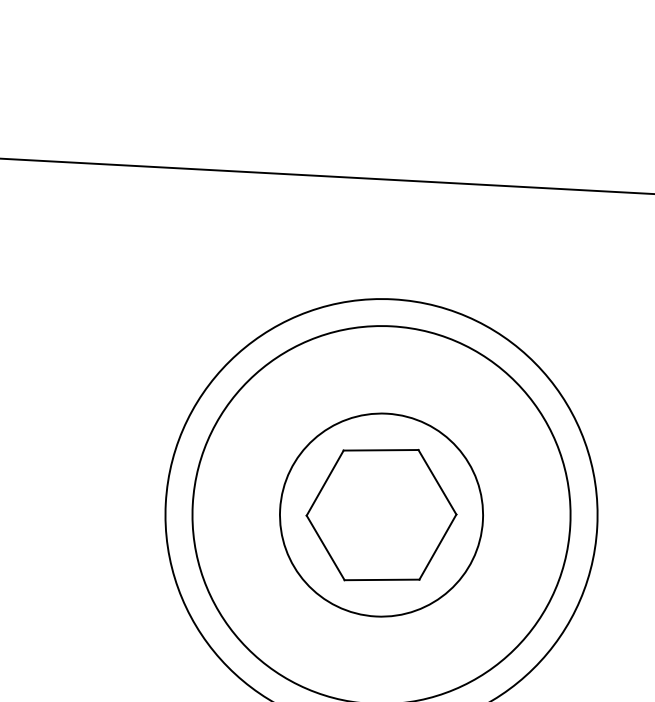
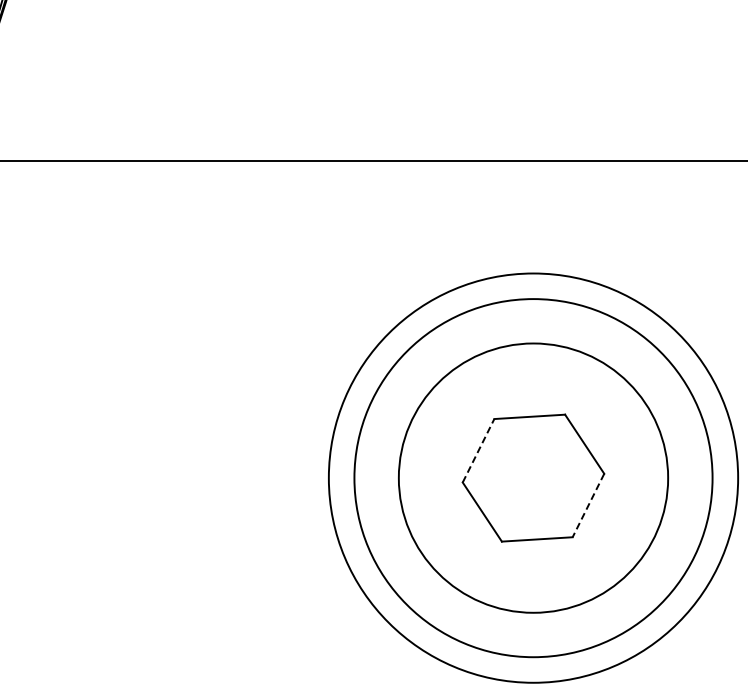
line: (325, 482) -> (478, 450), solid -> dashed
circle: (381, 514) -> (533, 477), size x1.4
line: (437, 547) -> (588, 505), solid -> dashed

